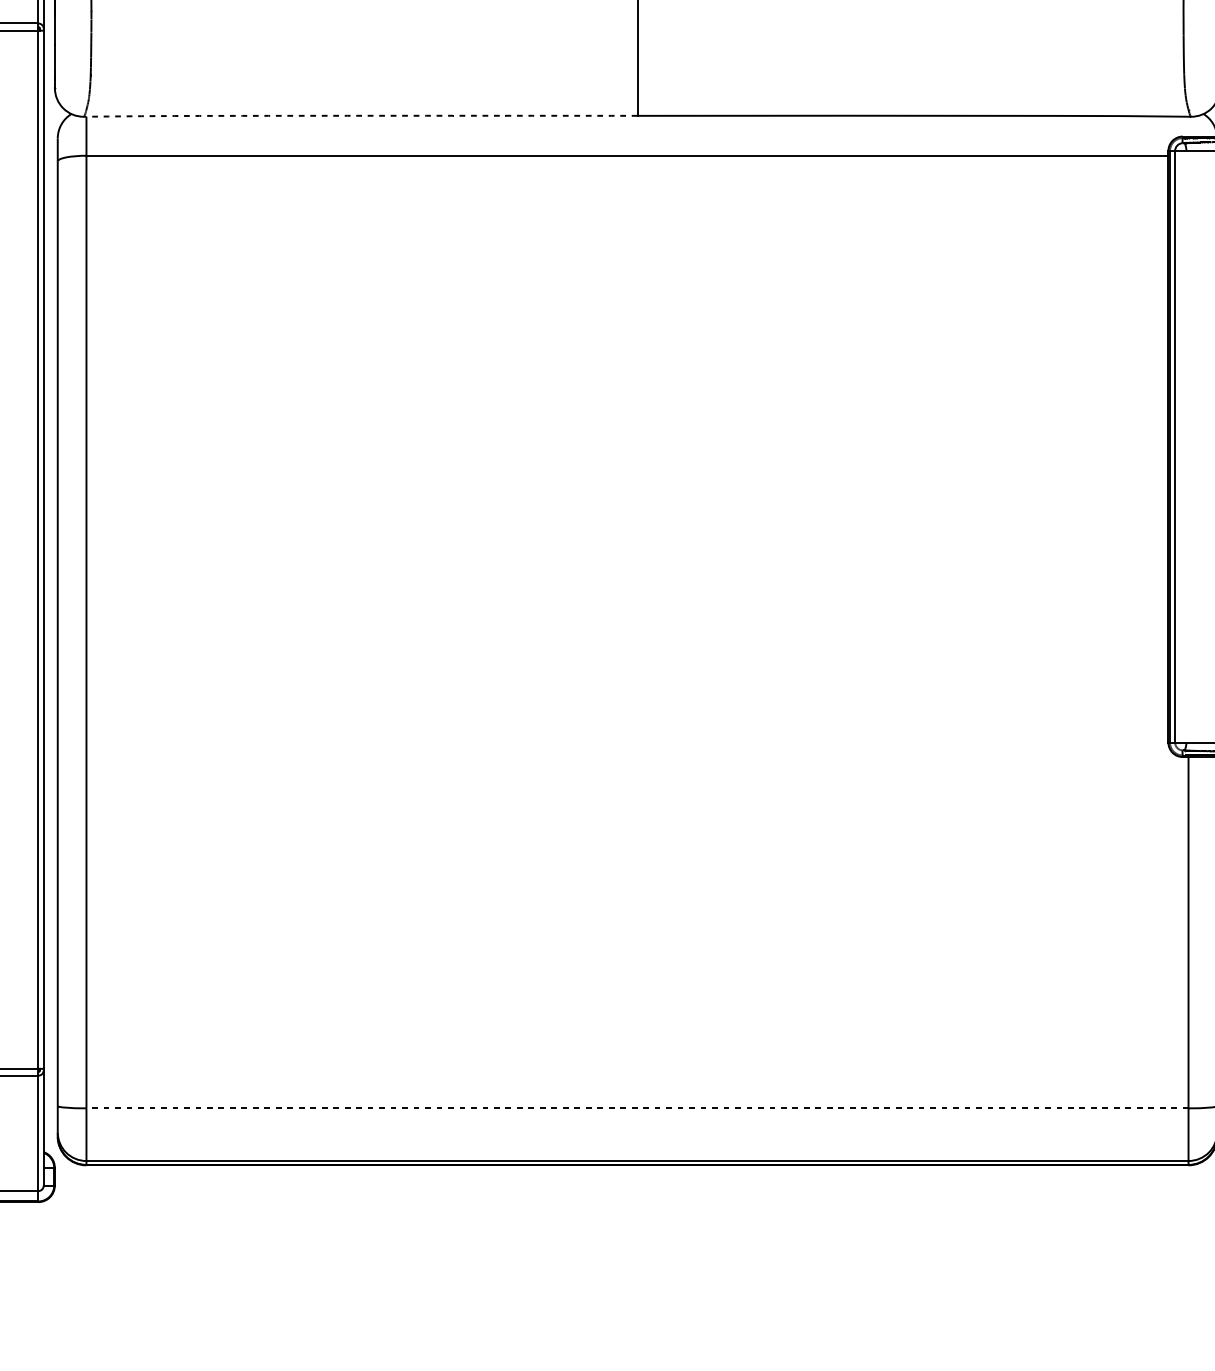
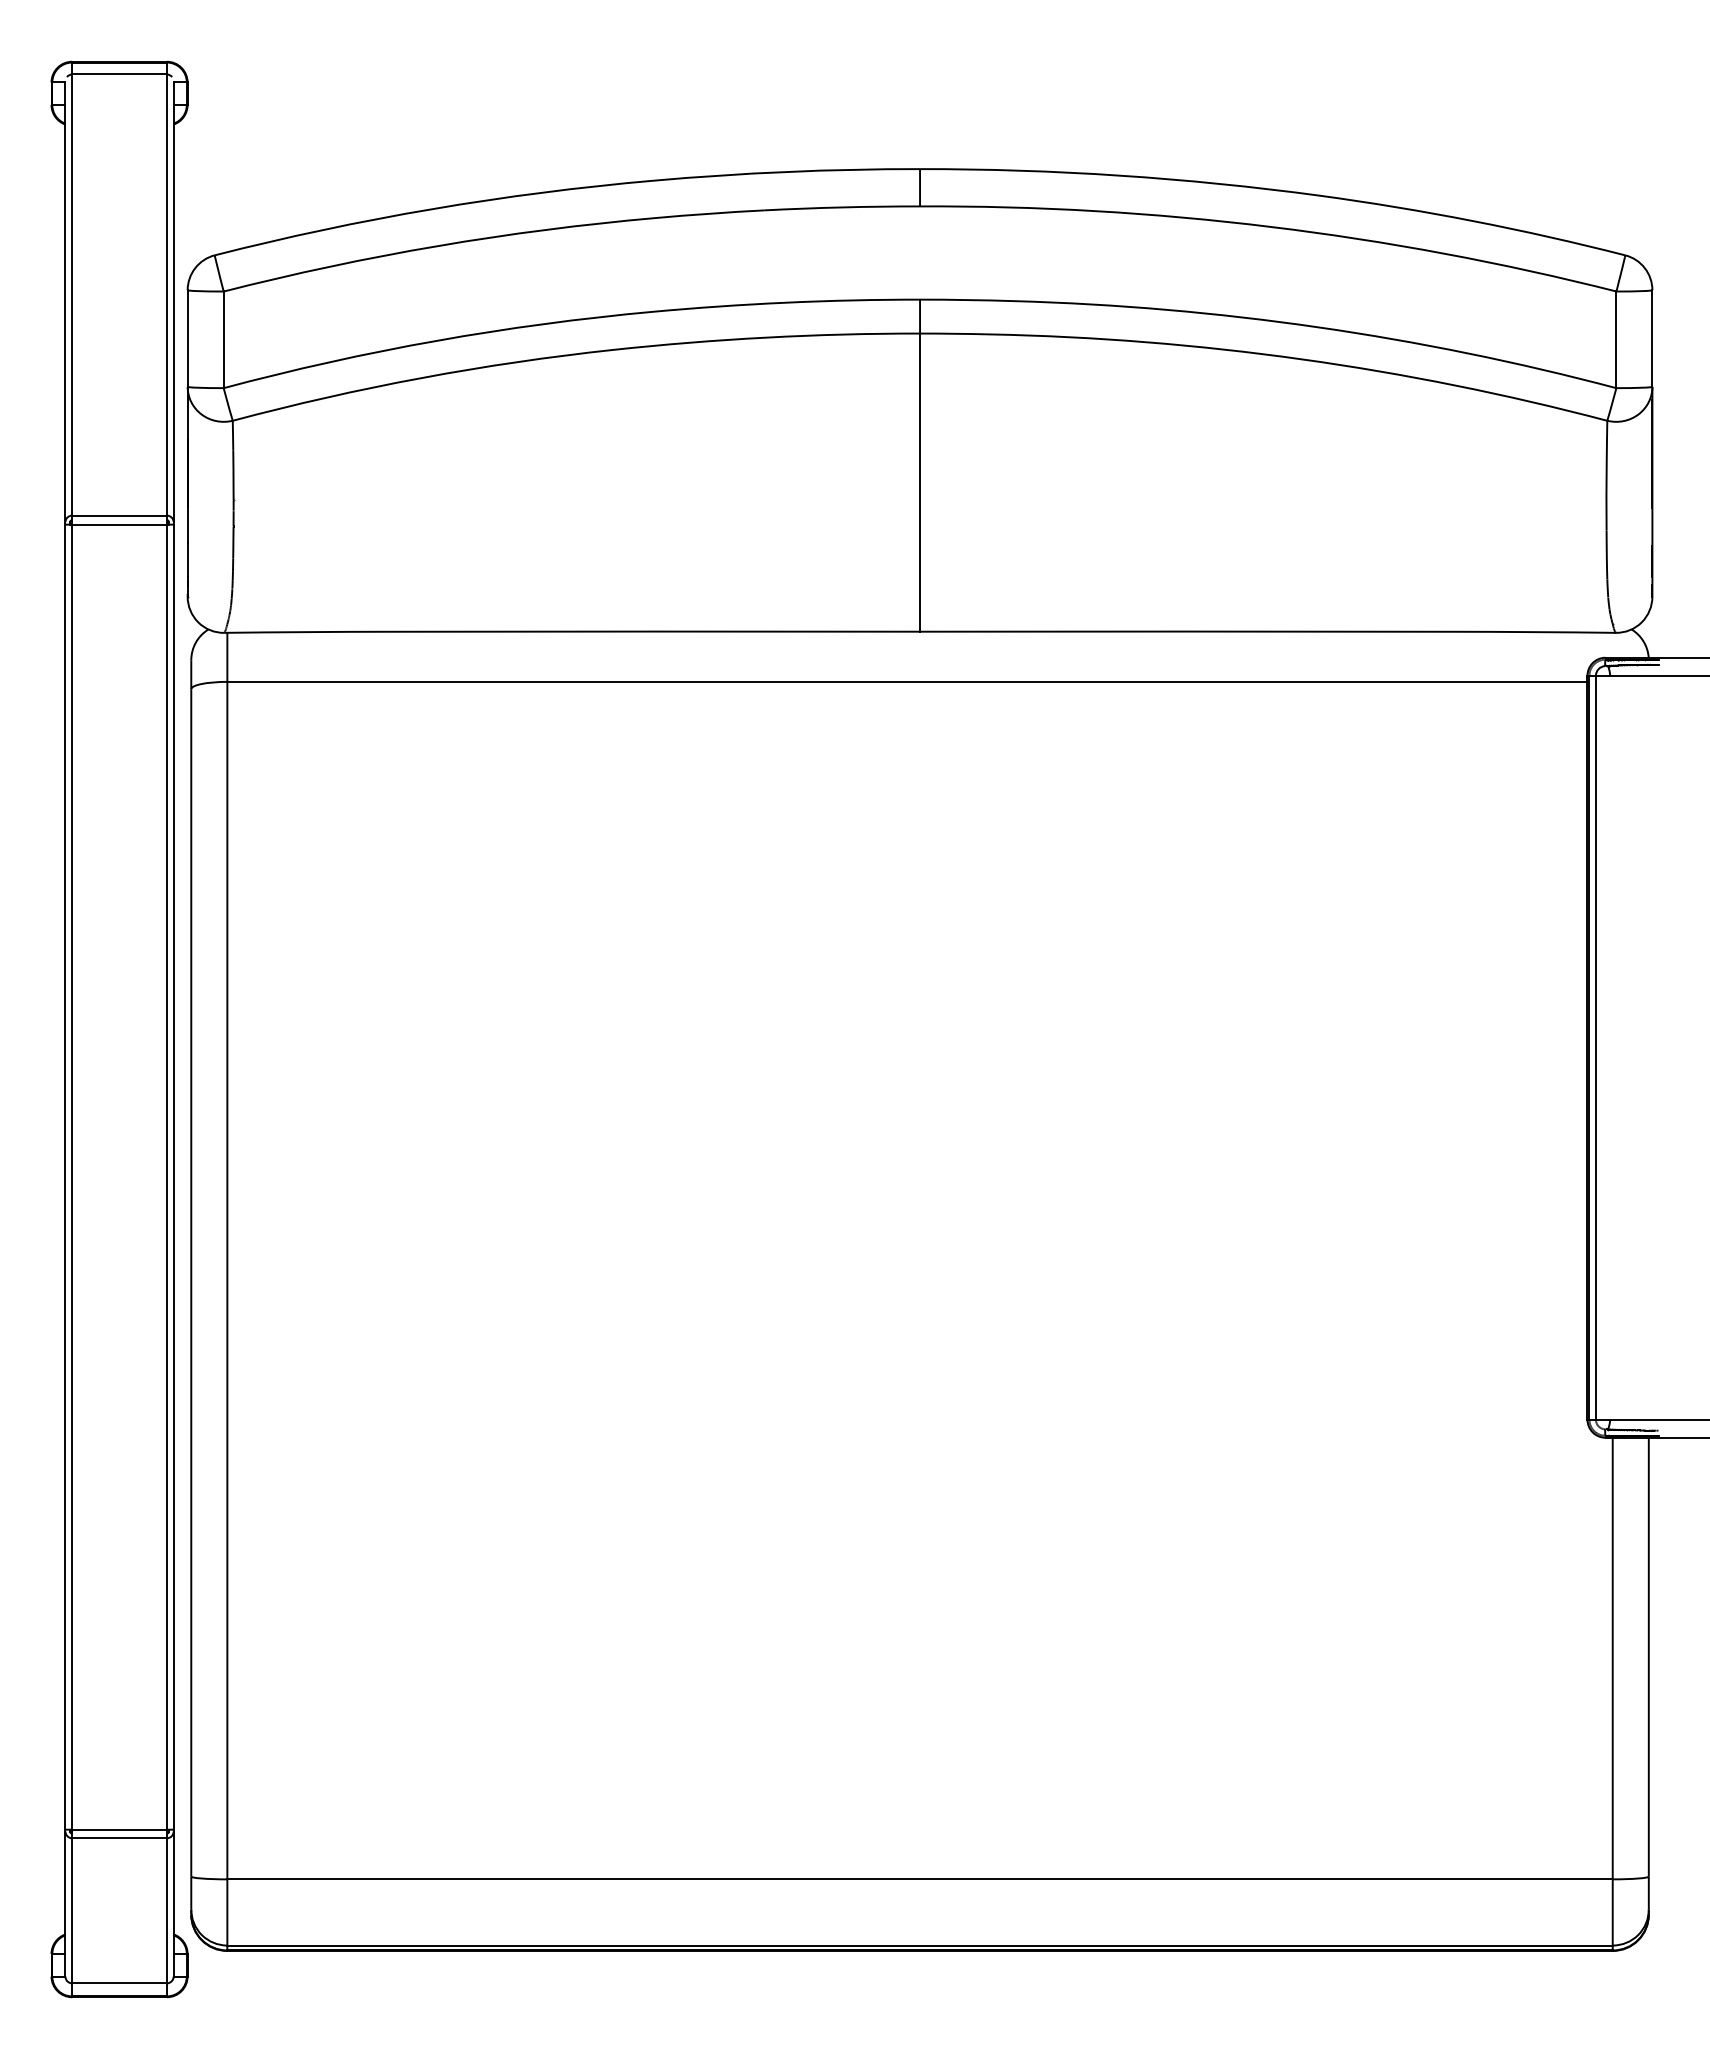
line: (358, 115) -> (569, 631), dashed -> solid
line: (637, 1108) -> (920, 1879), dashed -> solid

